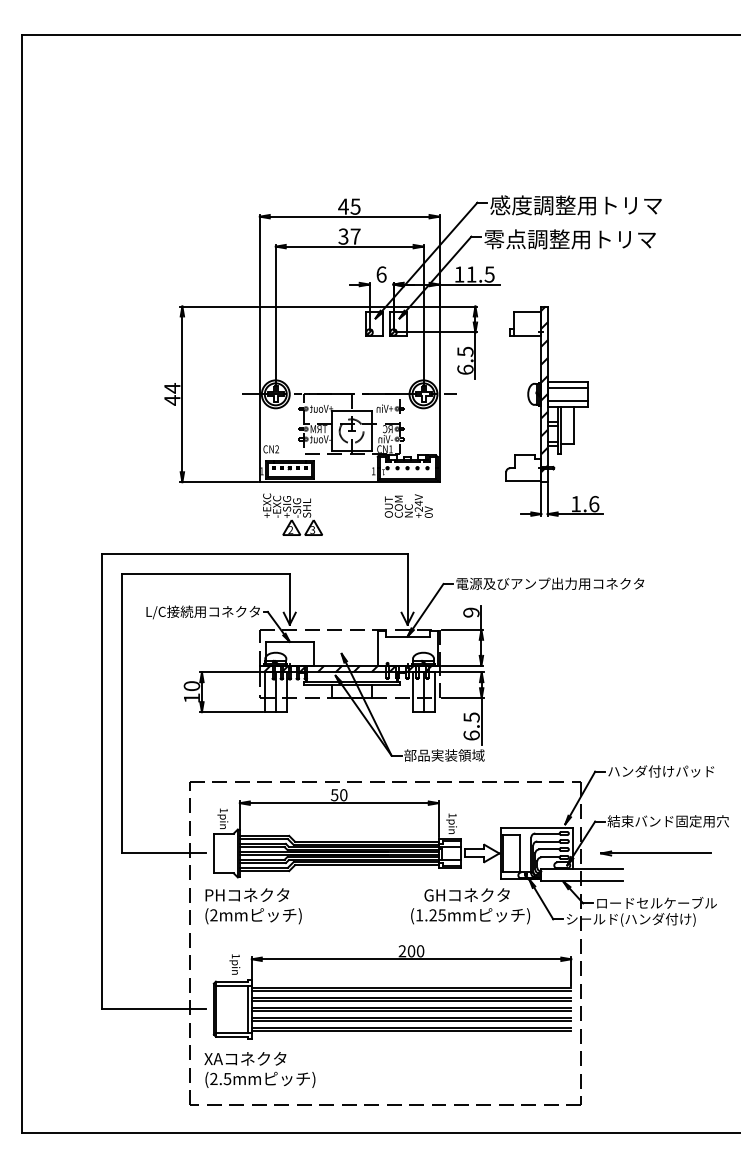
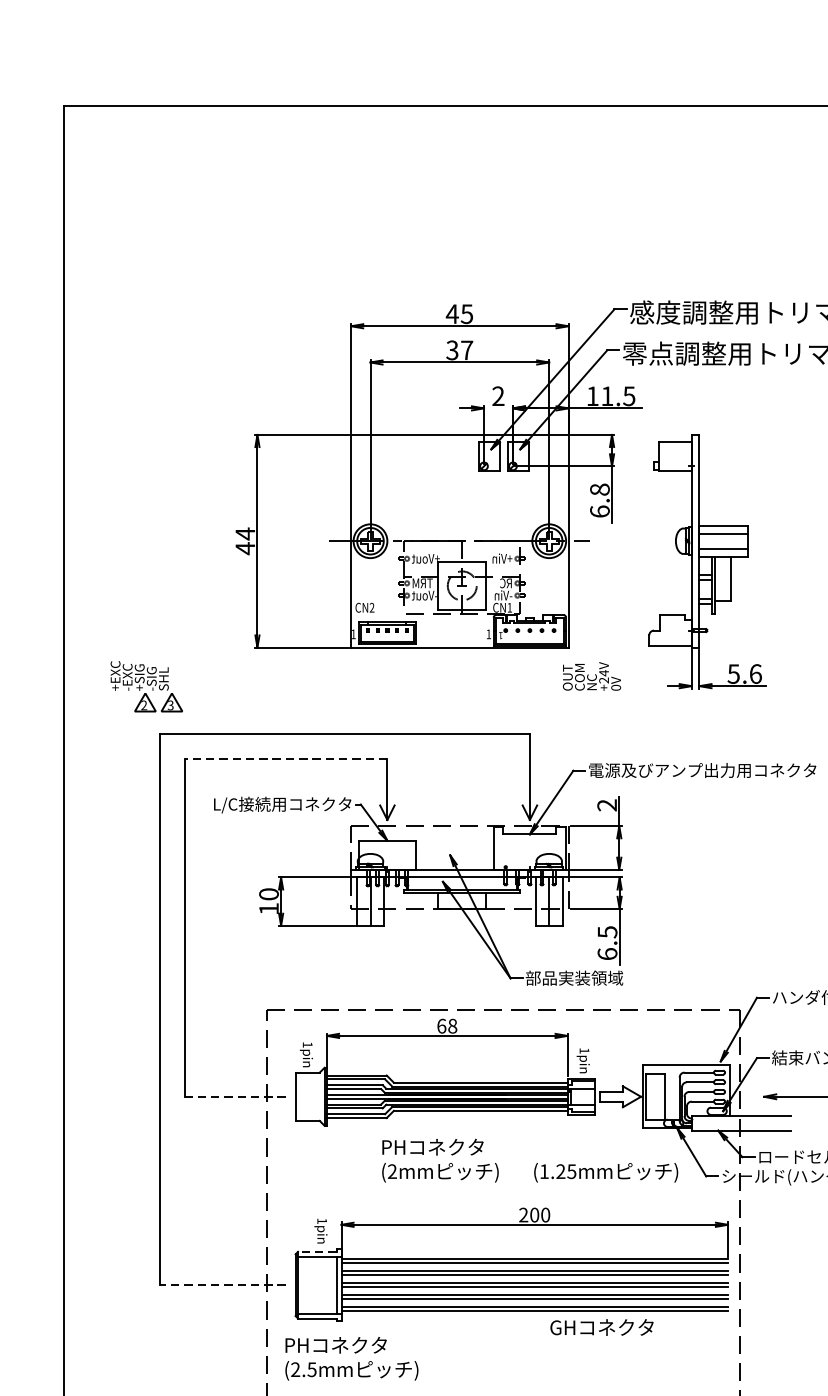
text: (381, 274) -> (498, 396), 6 -> 2
text: (465, 351) -> (600, 489), 6.5 -> 6.8
hatch: (544, 389) -> (695, 535), removed
text: (575, 504) -> (733, 674), 1.6 -> 5.6
text: (408, 505) -> (591, 675), moved
part: (292, 514) -> (146, 686), moved
line: (205, 574) -> (285, 759), solid -> dashed
text: (471, 612) -> (607, 805), 9 -> 2
hatch: (347, 668) -> (457, 872), removed
text: (338, 795) -> (446, 1026), 50 -> 68
line: (164, 853) -> (235, 1096), solid -> dashed
text: (466, 894) -> (601, 1326), moved
text: (253, 906) -> (440, 1160), moved
line: (231, 981) -> (316, 1251), solid -> dashed
line: (154, 1009) -> (223, 1285), solid -> dashed
text: (246, 1058) -> (335, 1344), XAコネクタ -> PHコネクタ

